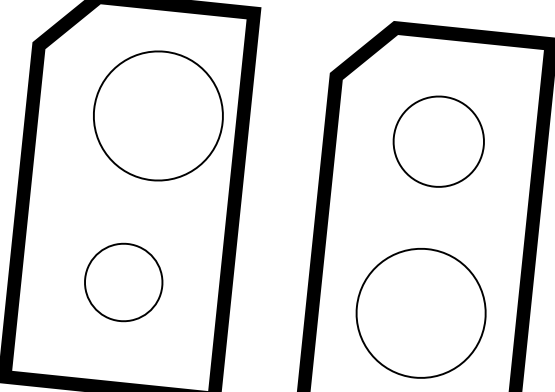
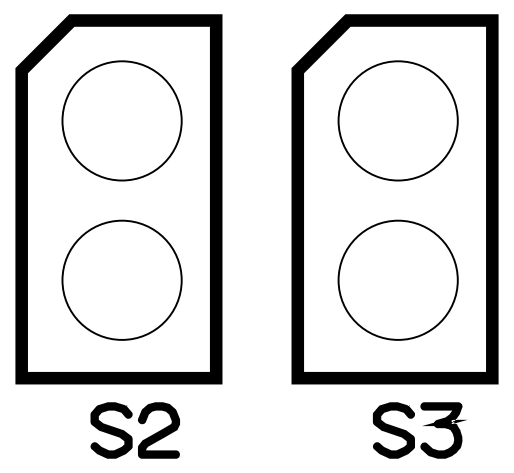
part: (157, 115) -> (121, 120), moved
part: (438, 141) -> (397, 120), size x1.43
part: (123, 281) -> (121, 279), size x1.67

